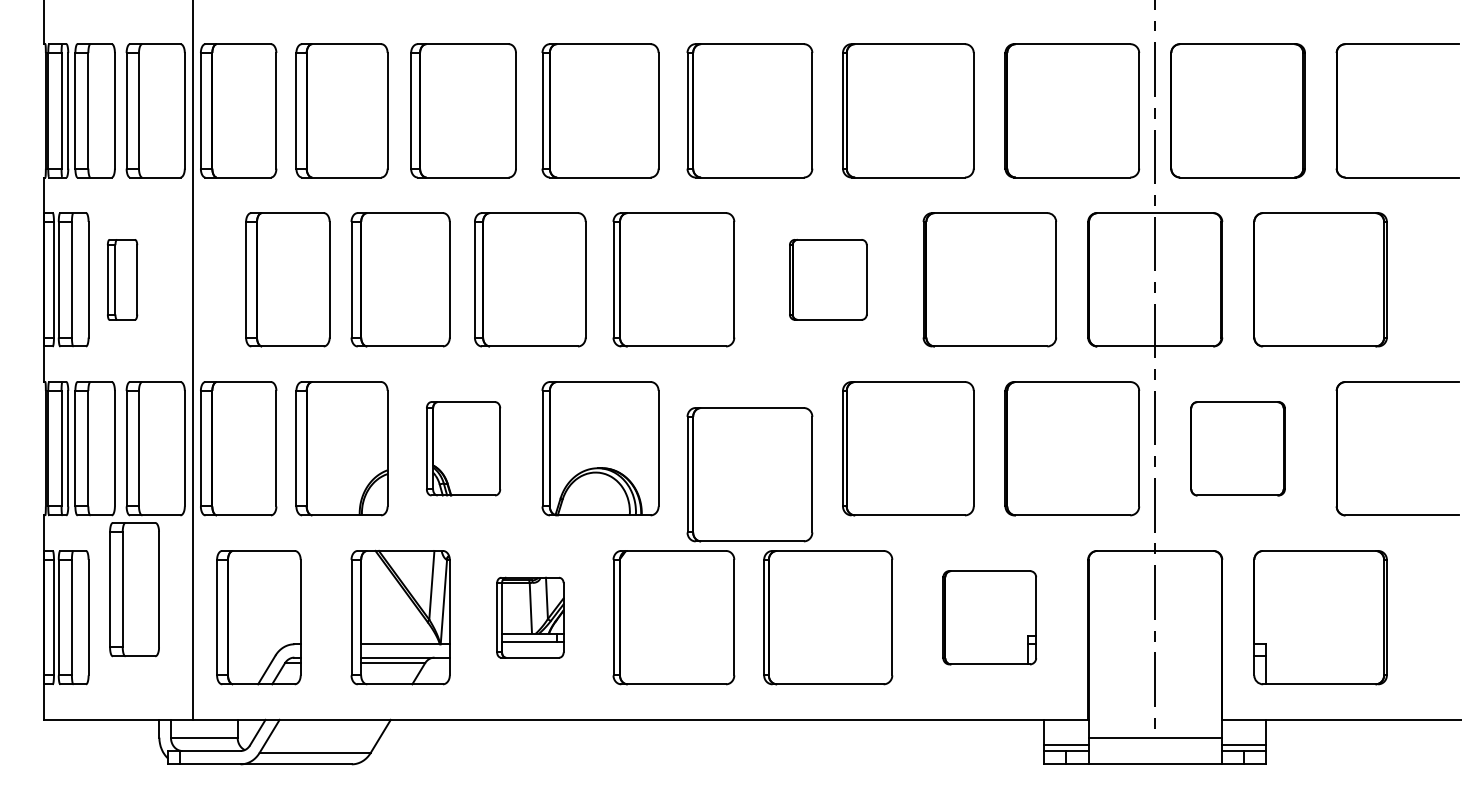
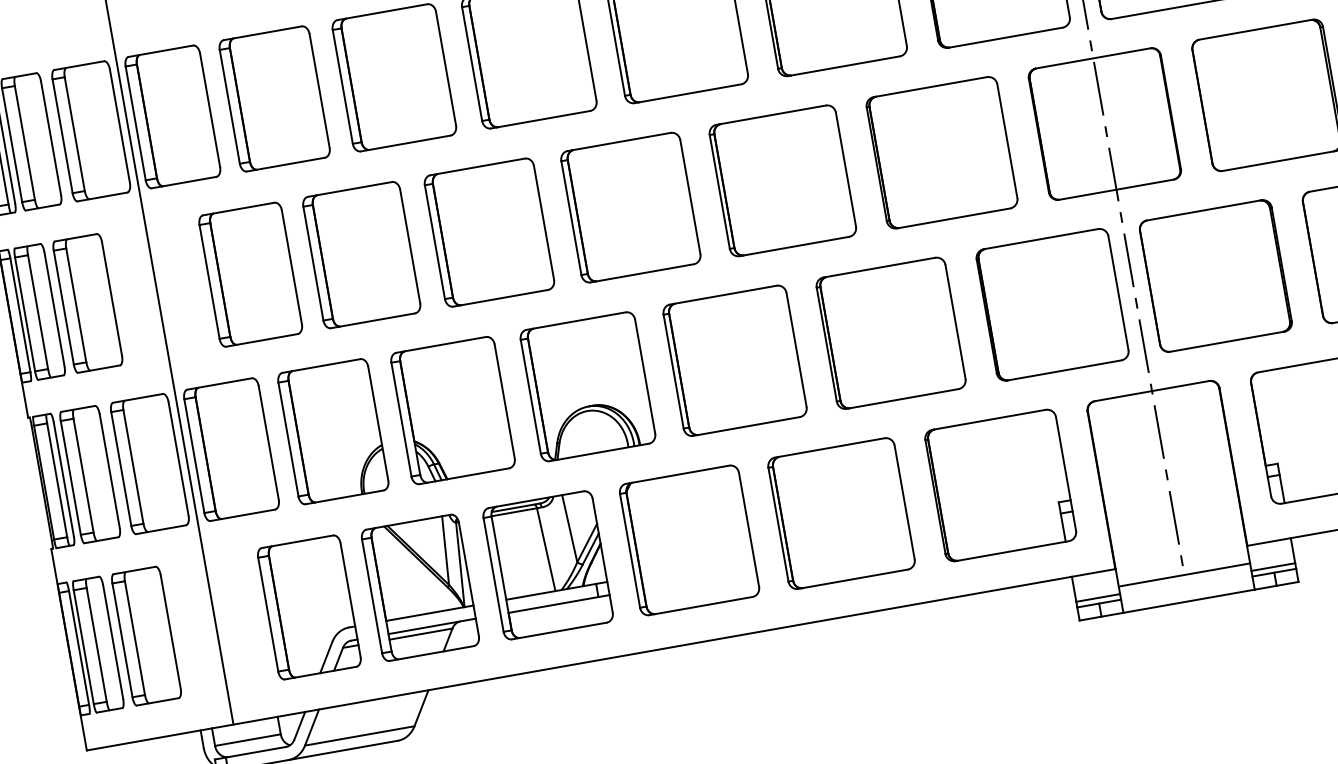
part: (122, 279) -> (87, 303), size x1.67
part: (828, 279) -> (783, 180), size x1.67
part: (463, 448) -> (452, 410), size x1.43
part: (1237, 448) -> (1215, 275), size x1.43
part: (749, 474) -> (734, 360), moved
part: (134, 589) -> (146, 635), moved
part: (258, 617) -> (309, 607), moved
part: (530, 617) -> (548, 565), size x1.67
part: (989, 617) -> (1000, 485), size x1.43

